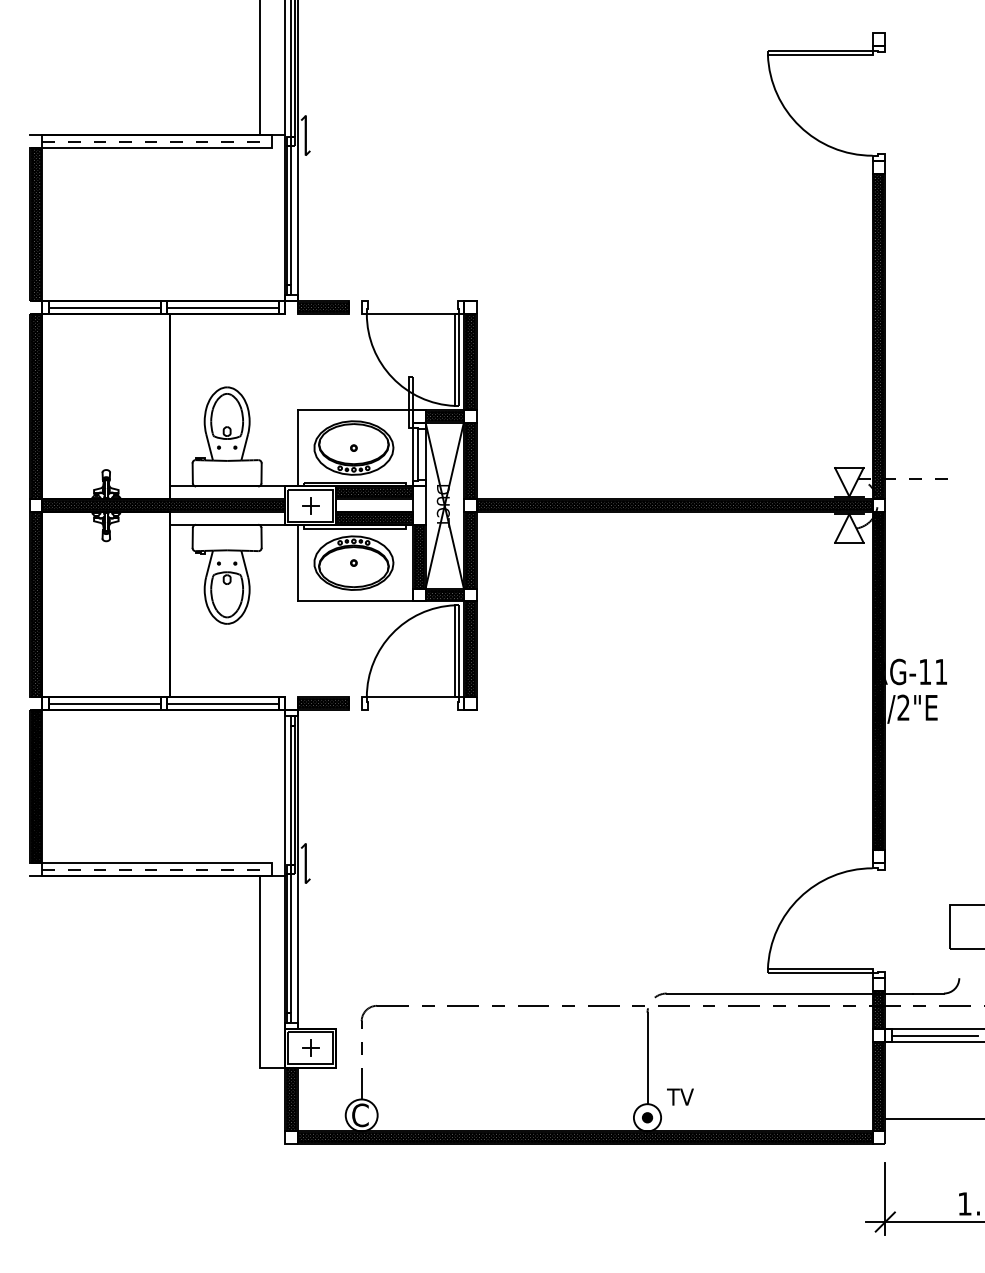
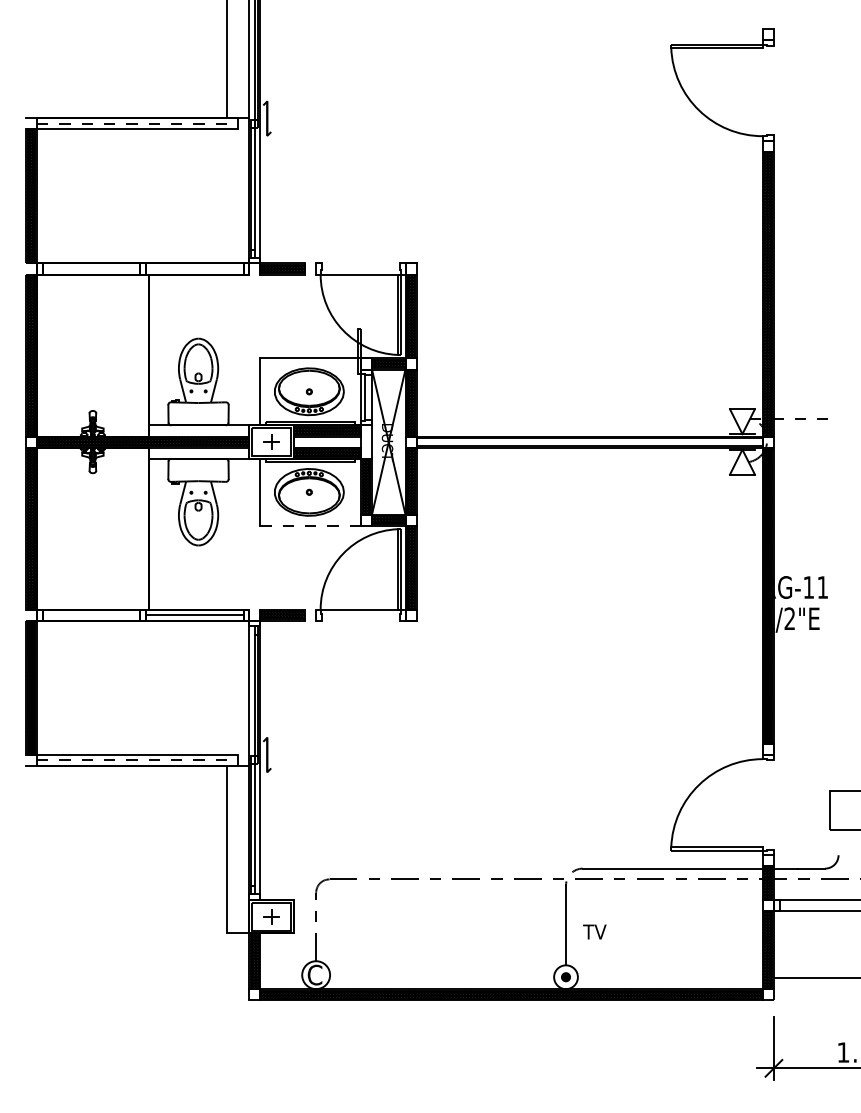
line: (104, 307) -> (91, 268), removed
line: (222, 307) -> (194, 268), removed
hatch: (674, 505) -> (589, 441), removed
line: (354, 601) -> (309, 525), solid -> dashed
line: (104, 703) -> (91, 615), removed
line: (934, 1035) -> (816, 905), removed
text: (680, 1096) -> (594, 931), moved

